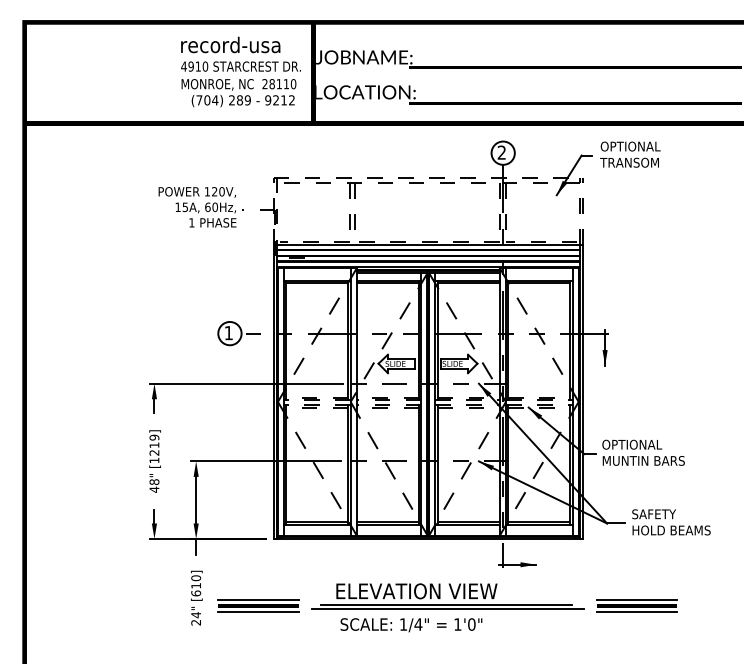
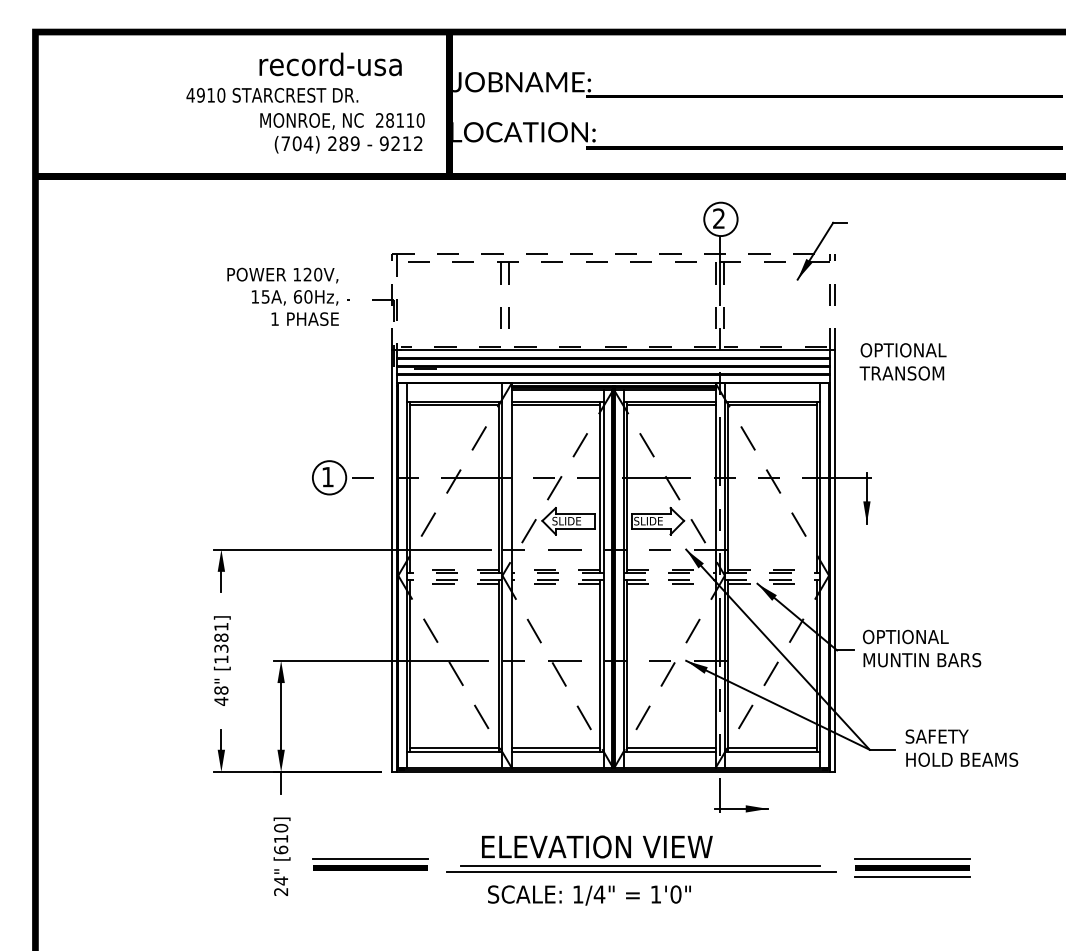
text: (240, 66) -> (271, 95), moved
text: (630, 154) -> (903, 361), moved
text: (154, 444) -> (221, 636), [1219] -> [1381]
line: (258, 612) -> (370, 877), removed

